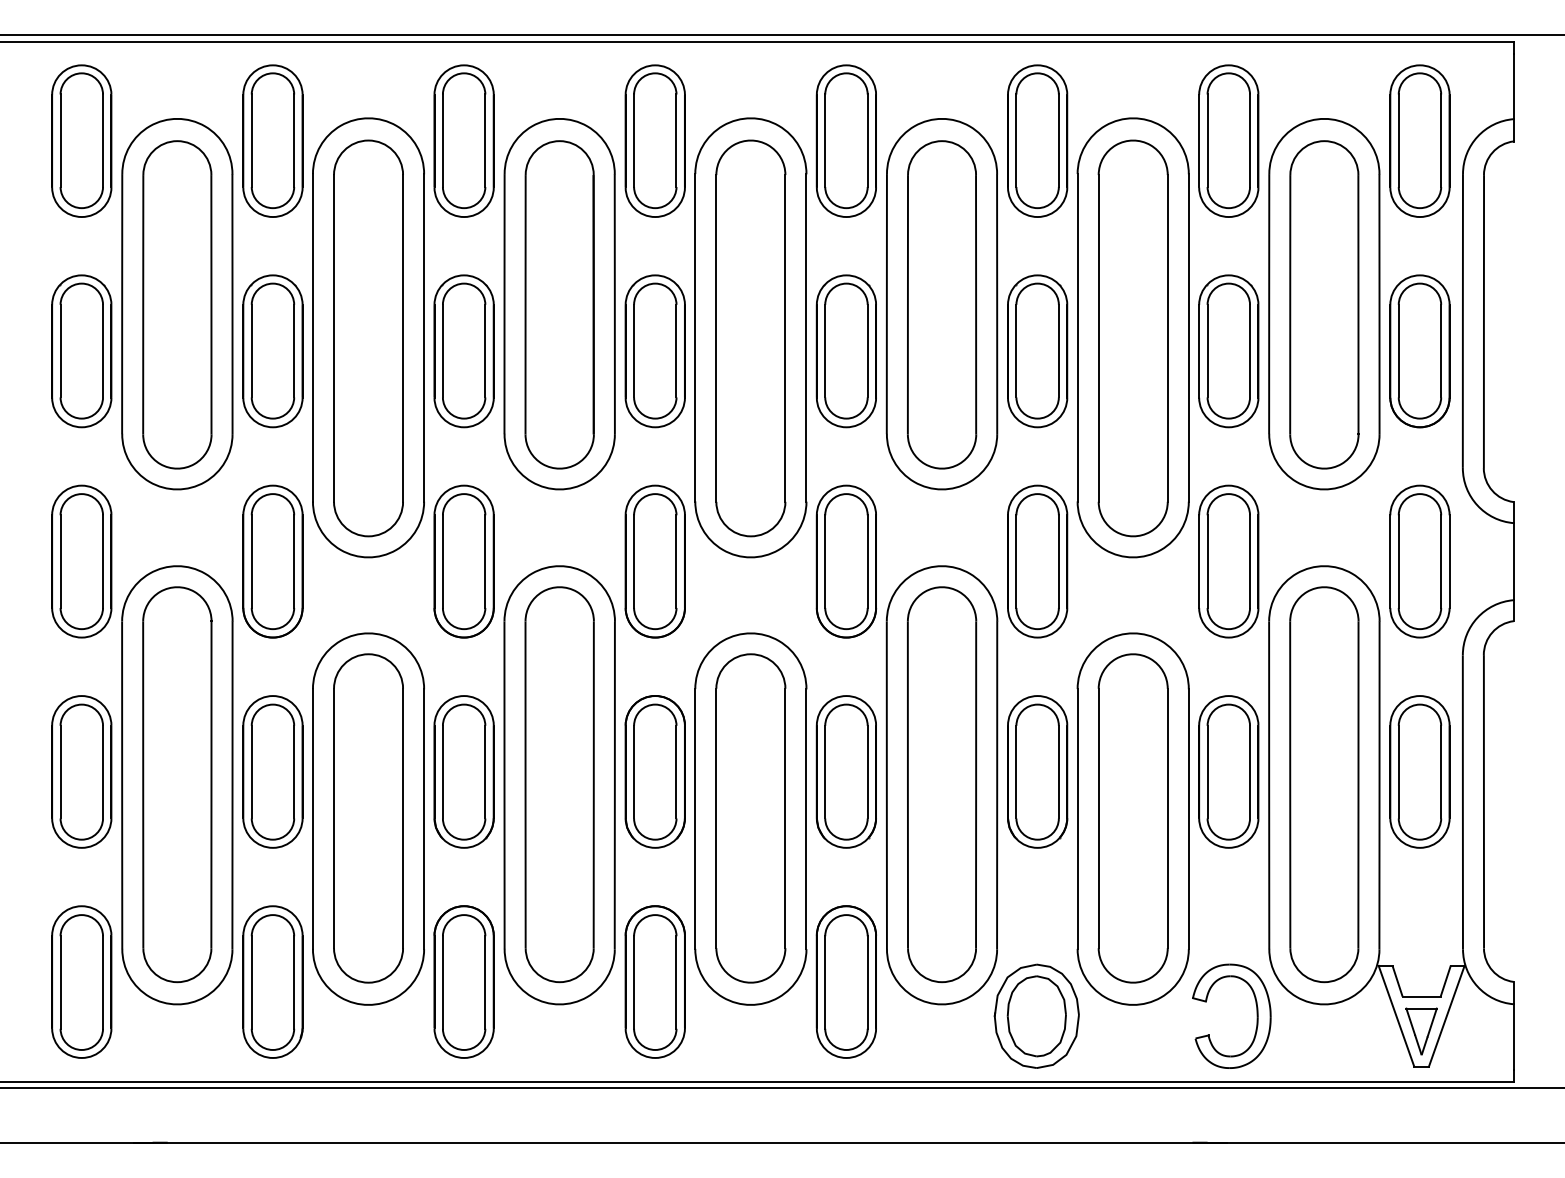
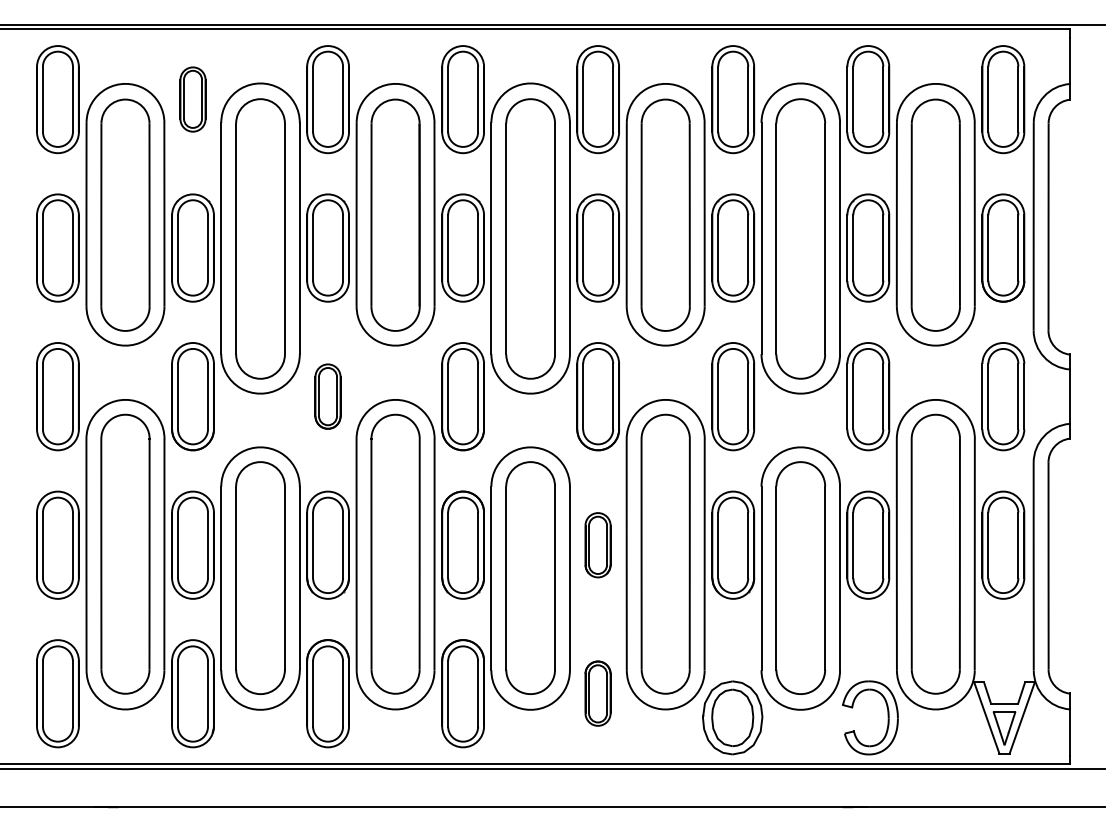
part: (272, 140) -> (192, 99), size x0.6
part: (463, 561) -> (327, 396), size x0.6
part: (845, 771) -> (597, 544), size x0.6
part: (845, 981) -> (597, 693), size x0.6

